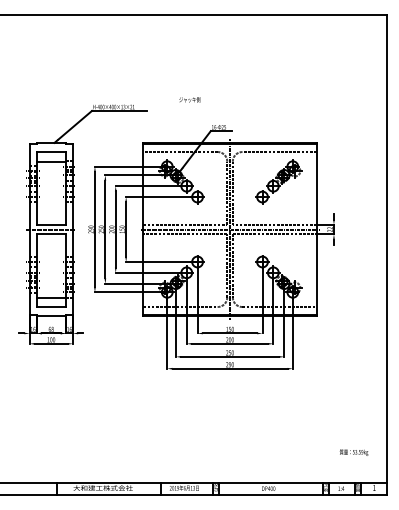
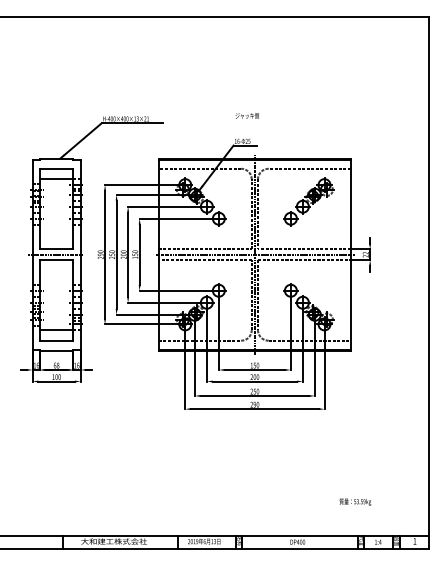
text: (189, 99) -> (246, 115), moved
text: (354, 452) -> (355, 501), moved

